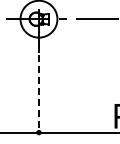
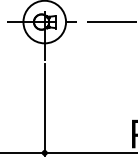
line: (38, 95) -> (44, 110), dashed -> solid

